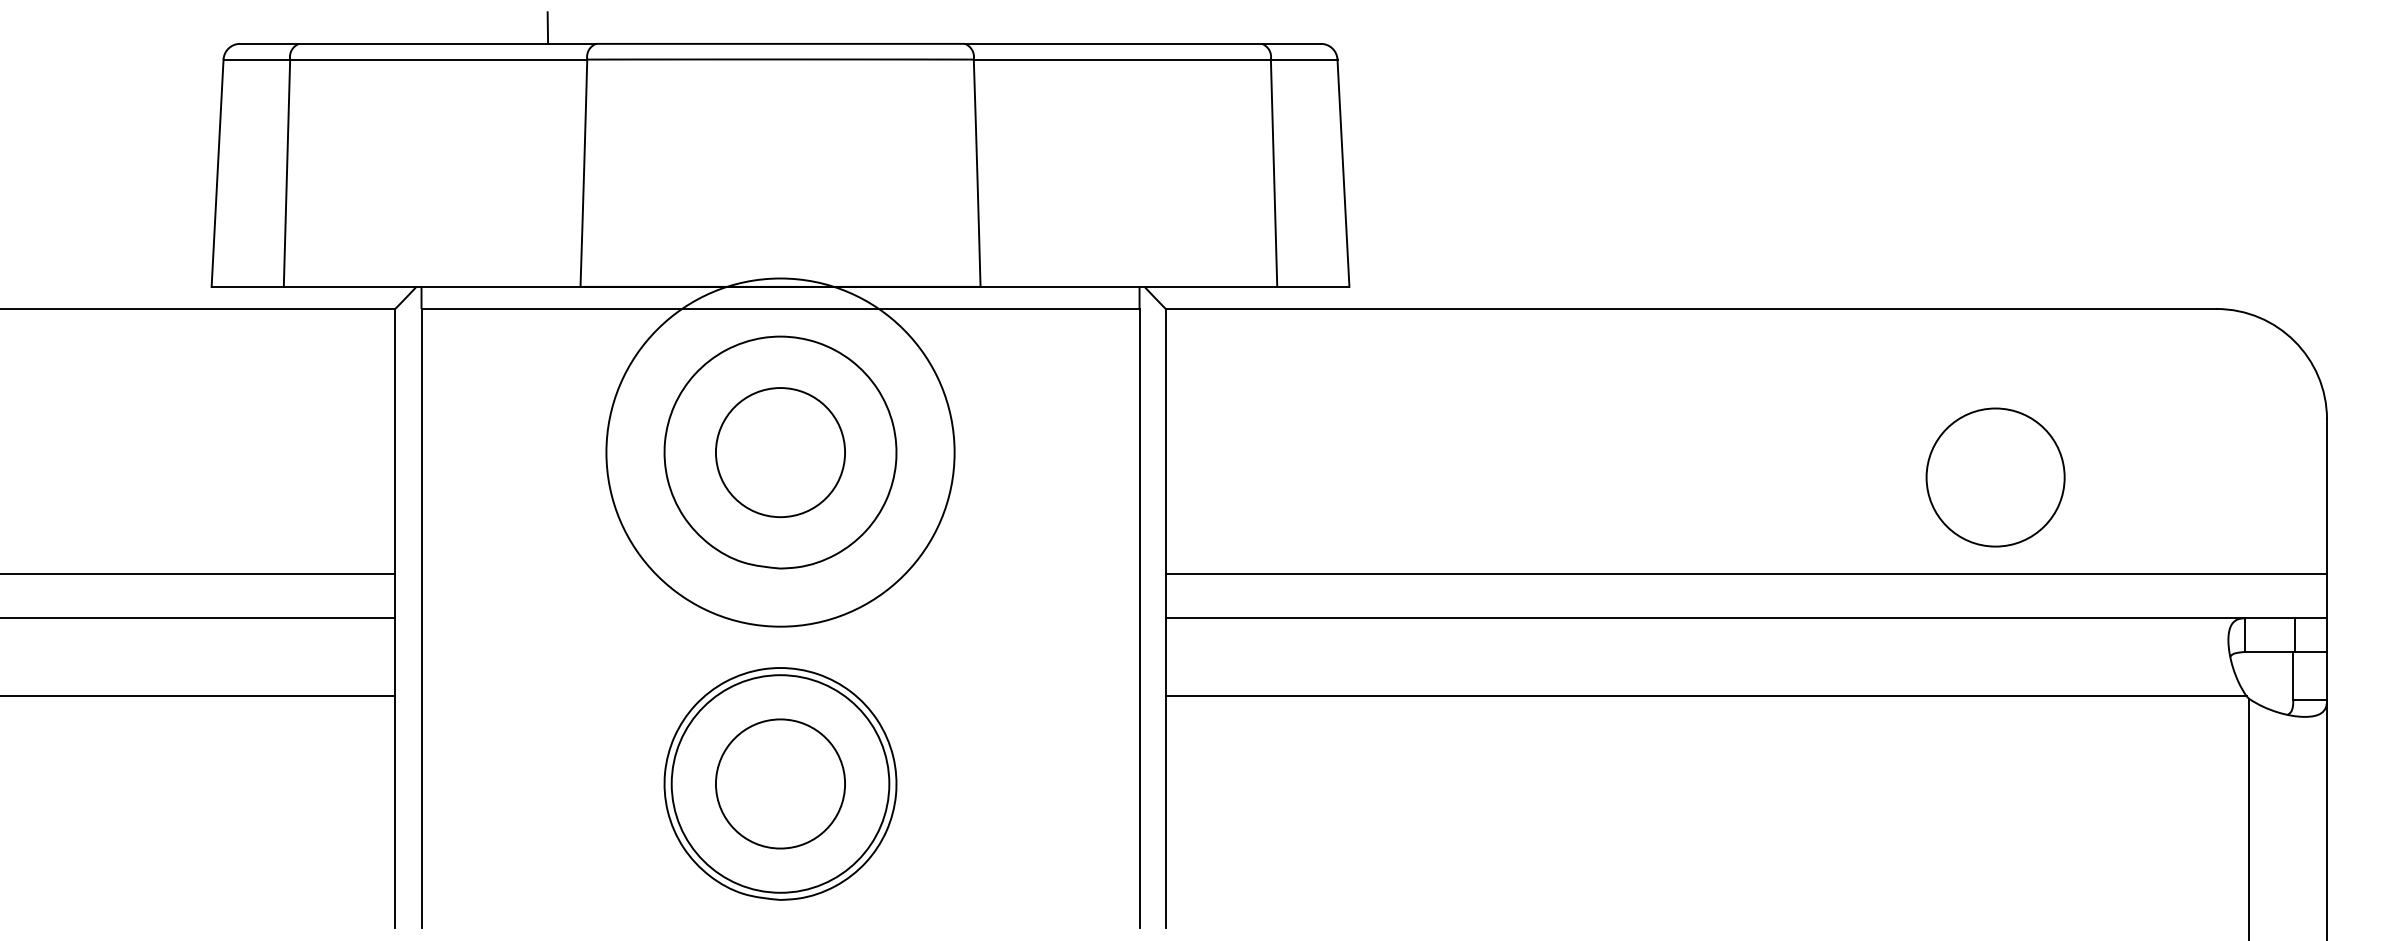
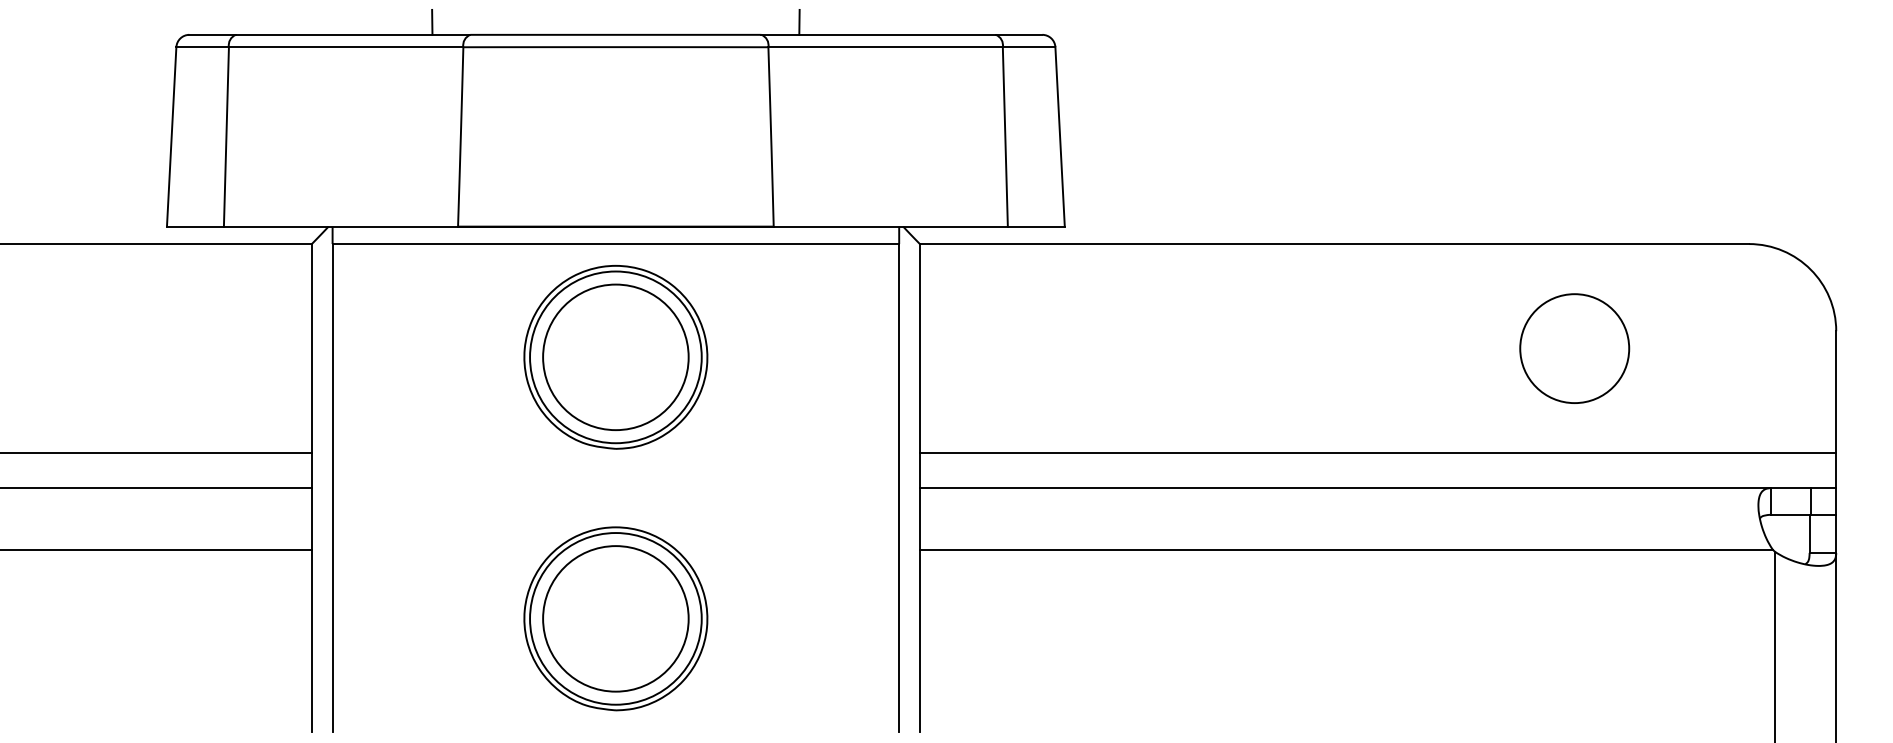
line: (1012, 27) -> (798, 21), added
circle: (780, 452) -> (615, 357), size x0.62
circle: (780, 452) -> (615, 357), size x1.43
circle: (1995, 477) -> (1574, 348), moved
circle: (780, 783) -> (615, 618), size x1.43

